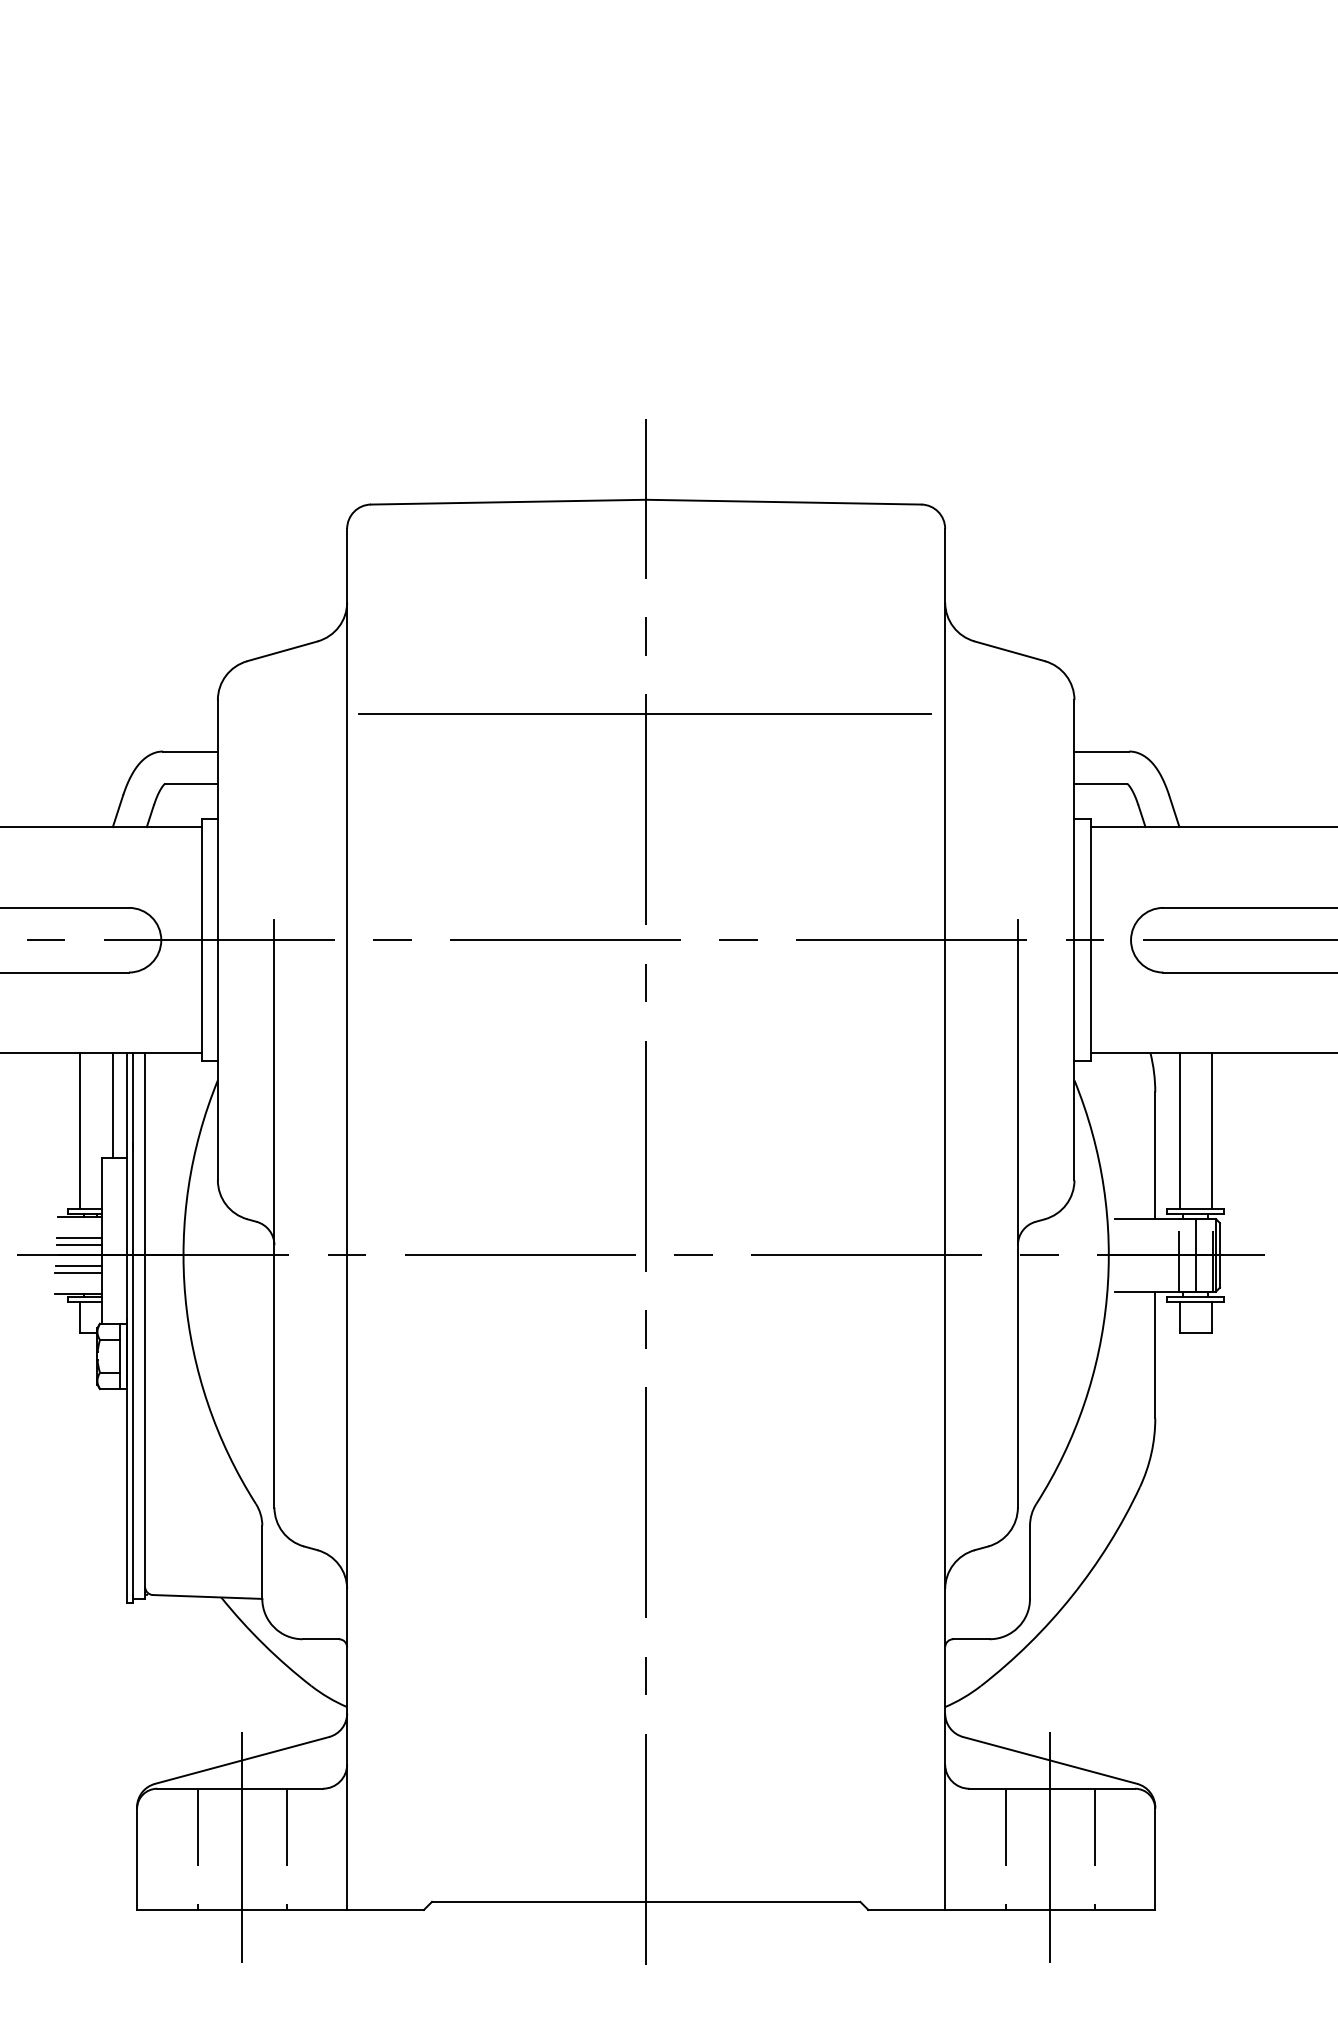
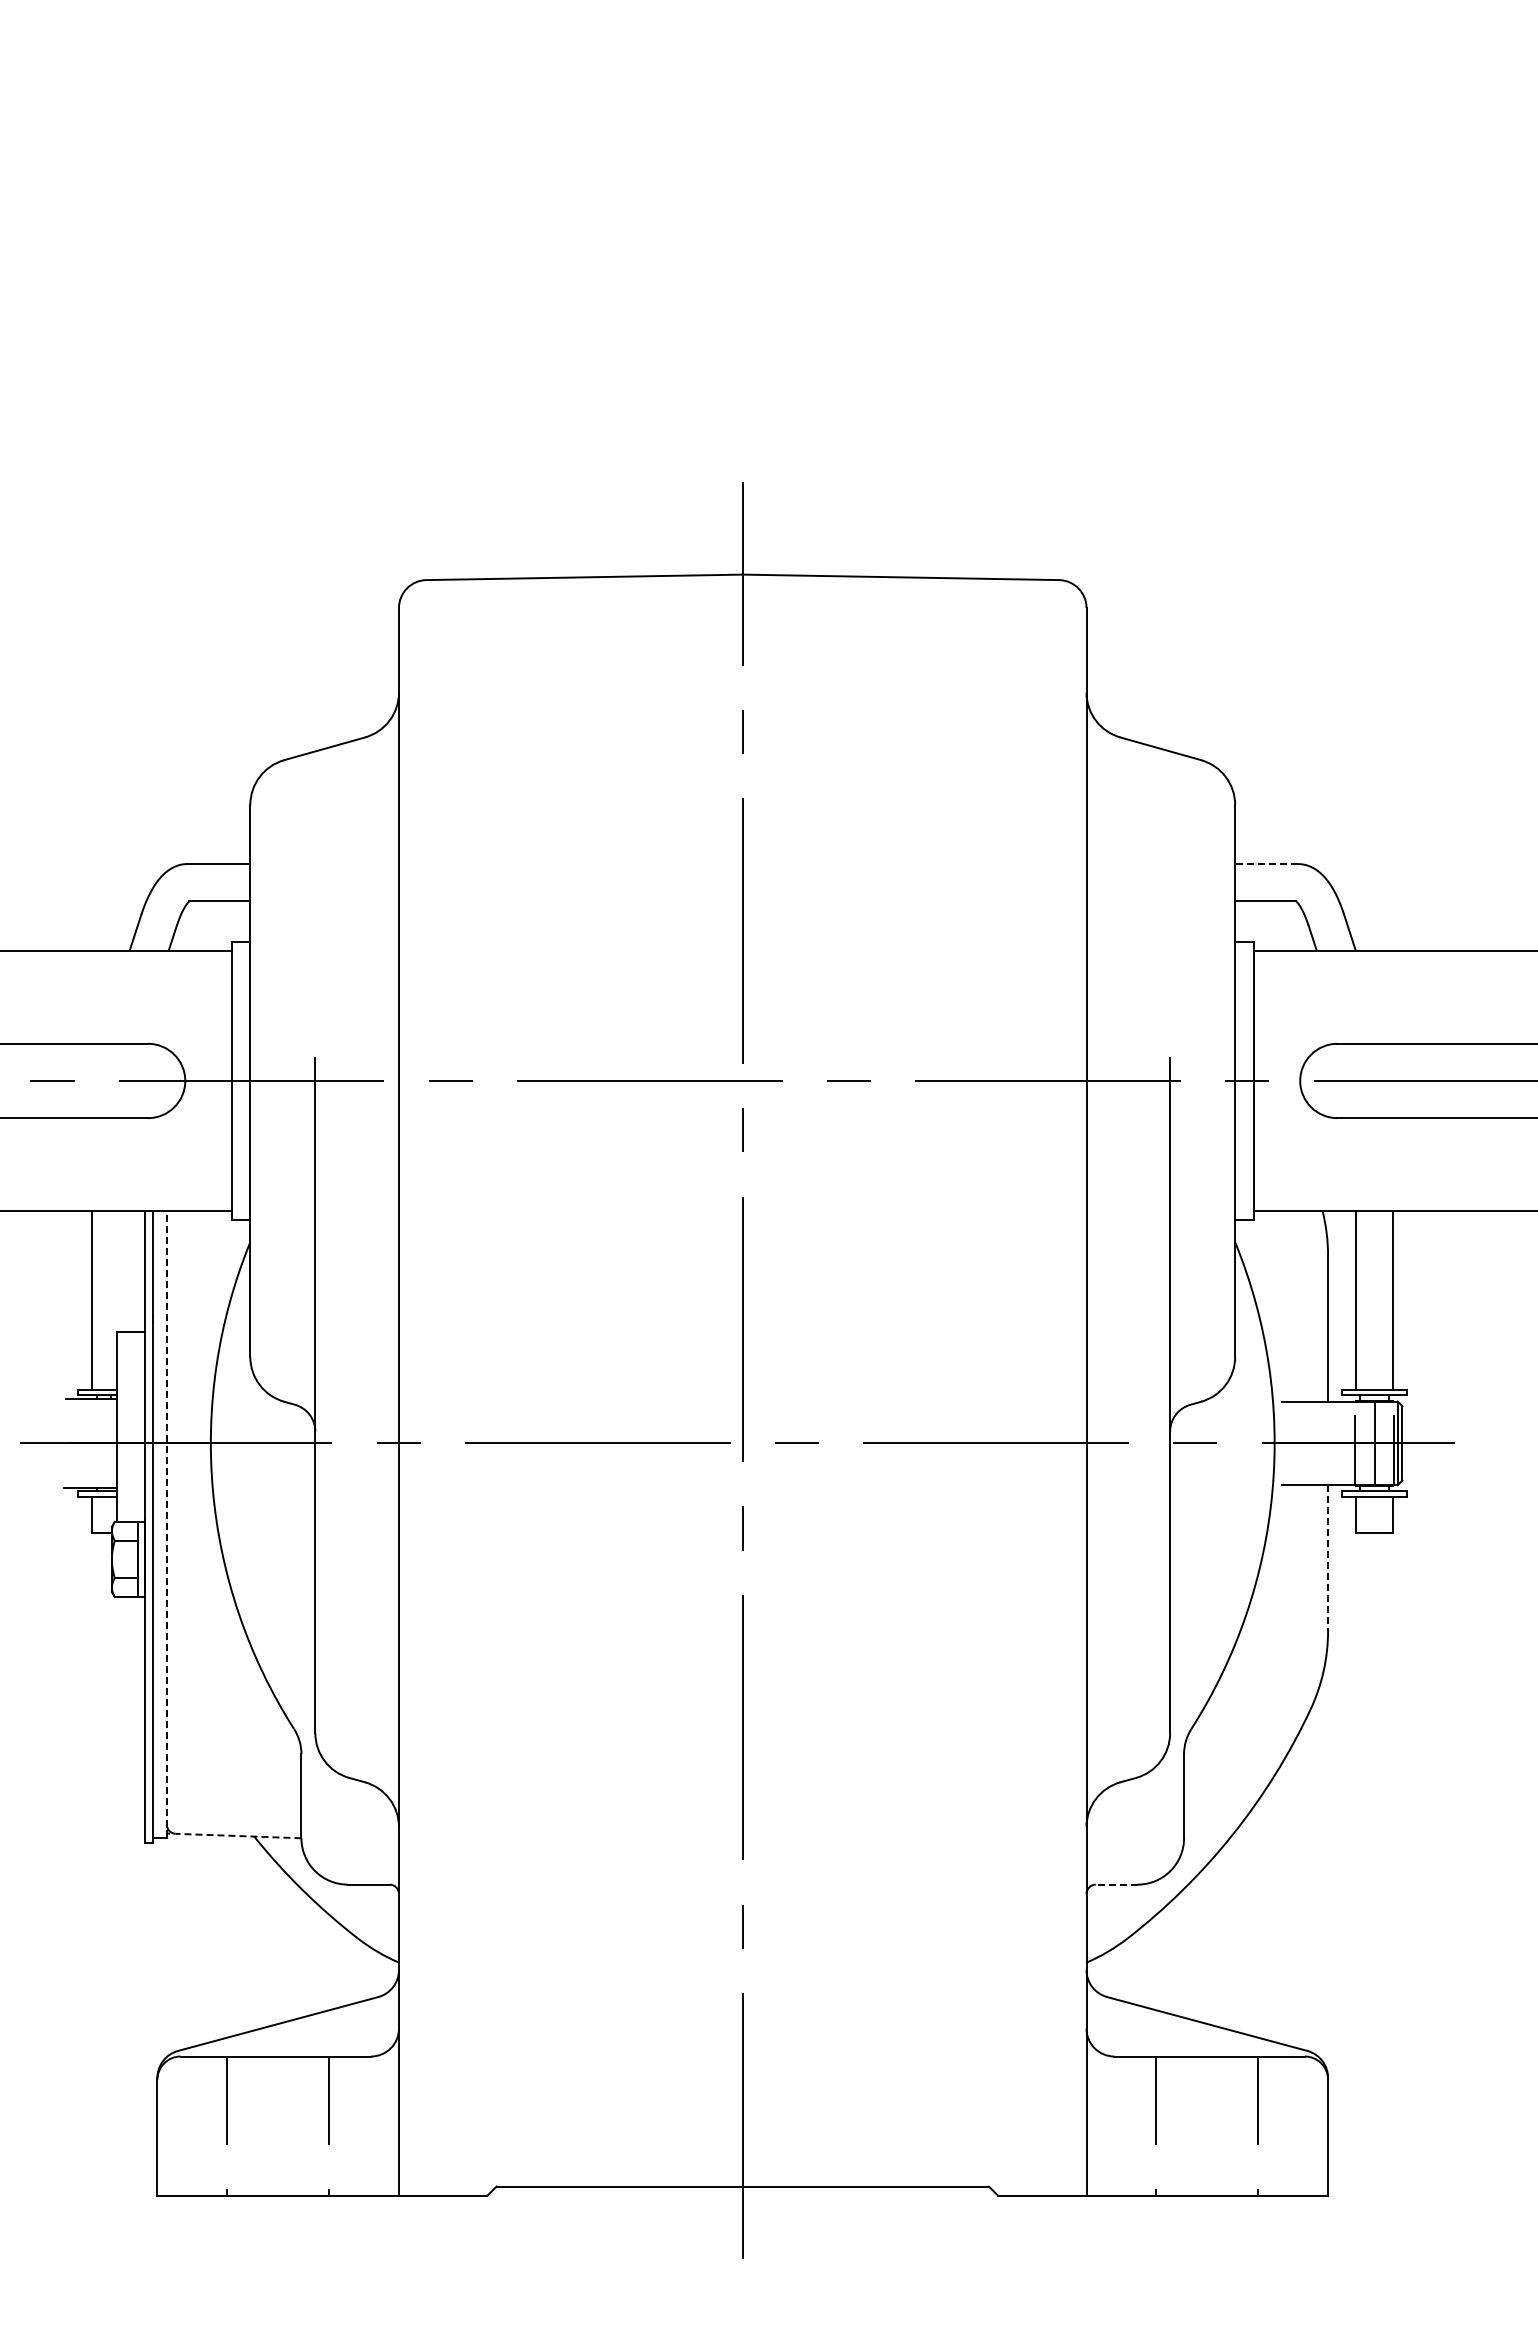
line: (645, 713) -> (741, 820), removed
line: (1101, 751) -> (1266, 864), solid -> dashed
line: (112, 1105) -> (129, 1271), removed
line: (79, 1238) -> (91, 1423), removed
line: (79, 1245) -> (91, 1431), removed
line: (78, 1265) -> (90, 1455), removed
line: (78, 1272) -> (90, 1463), removed
line: (144, 1325) -> (166, 1524), solid -> dashed
line: (1155, 1354) -> (1328, 1557), solid -> dashed
line: (207, 1597) -> (238, 1836), solid -> dashed
line: (971, 1639) -> (1116, 1884), solid -> dashed
line: (242, 1848) -> (278, 2125), removed
line: (1050, 1848) -> (1207, 2125), removed

